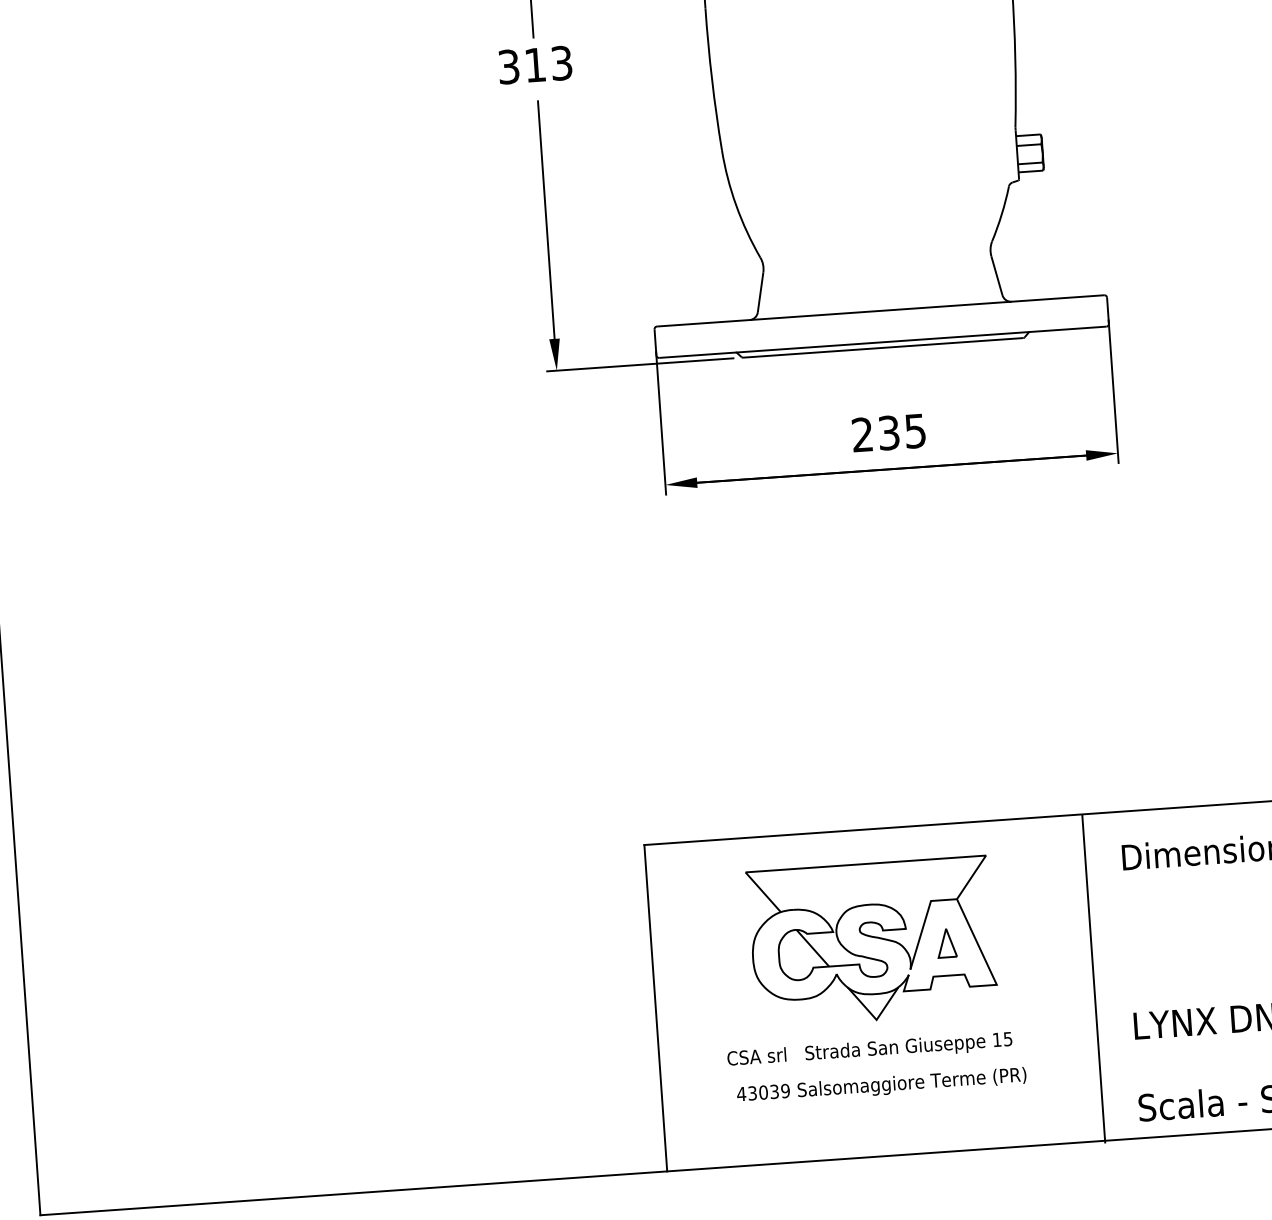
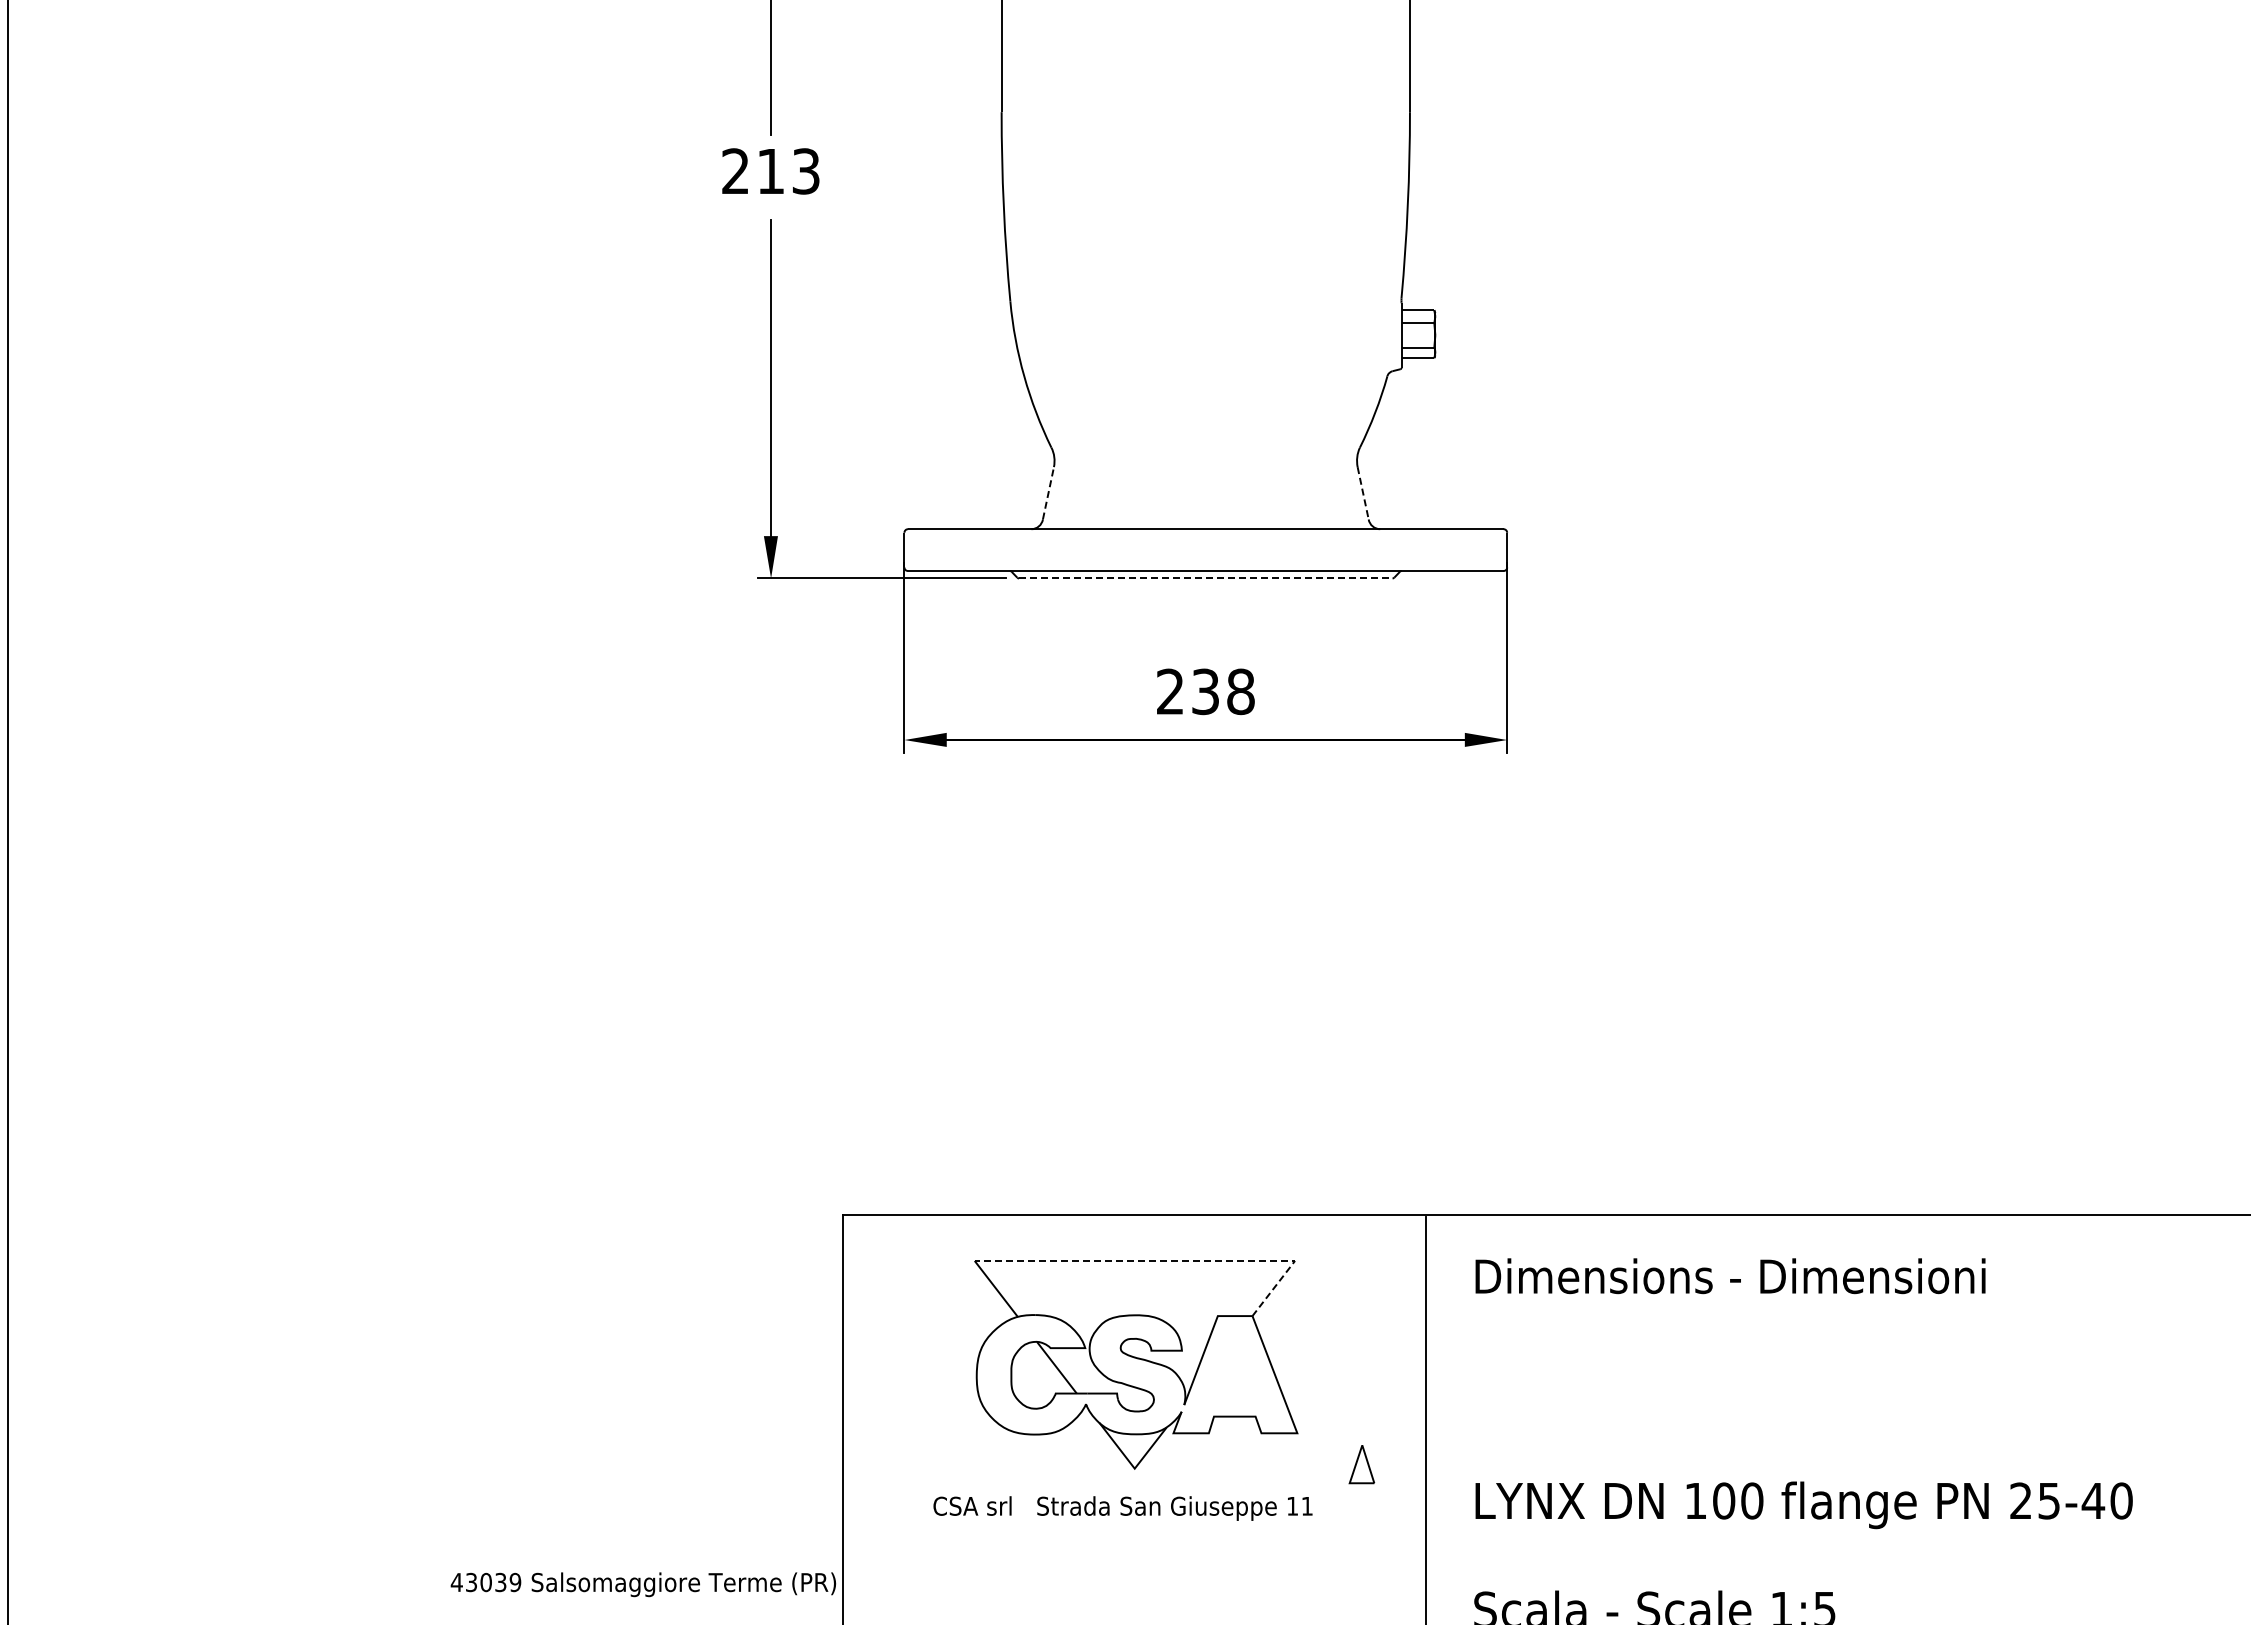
text: (508, 67) -> (735, 171), 313 -> 213
line: (997, 275) -> (1363, 493), solid -> dashed
line: (760, 292) -> (1048, 493), solid -> dashed
line: (882, 347) -> (1205, 578), solid -> dashed
text: (915, 430) -> (1240, 691), 235 -> 238
line: (892, 861) -> (1170, 1260), solid -> dashed
part: (946, 943) -> (1361, 1464), moved
text: (1007, 1039) -> (1306, 1506), 15 -> 11
text: (881, 1085) -> (643, 1584), moved

